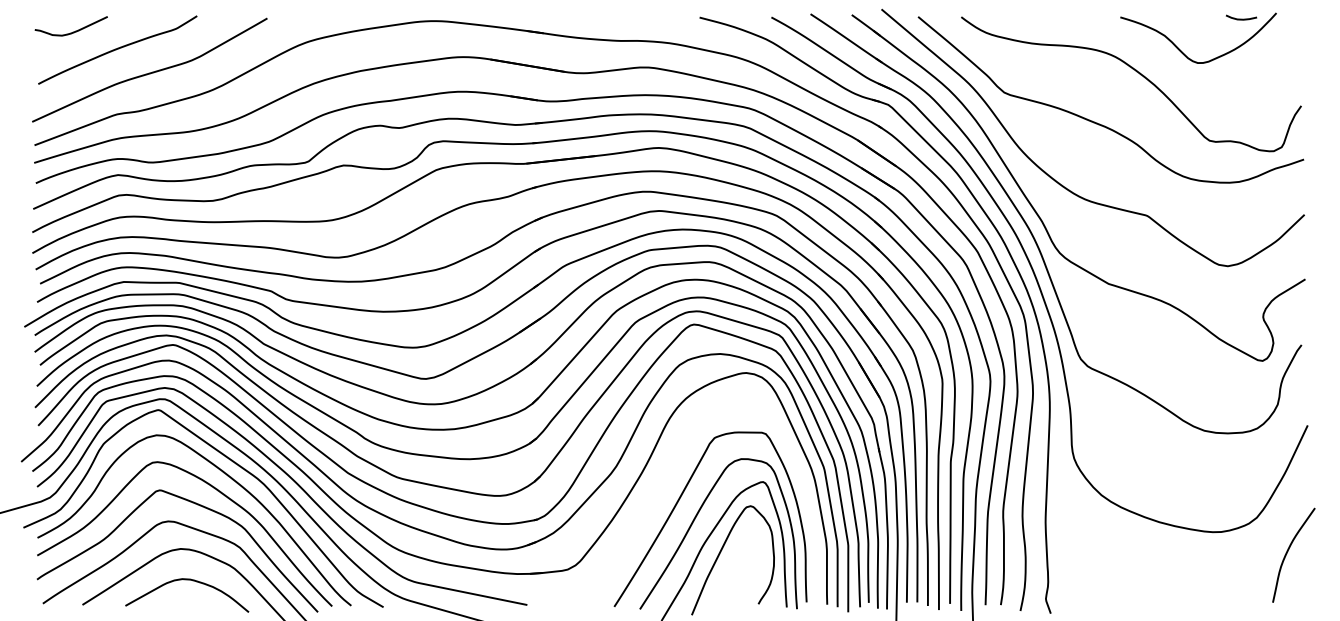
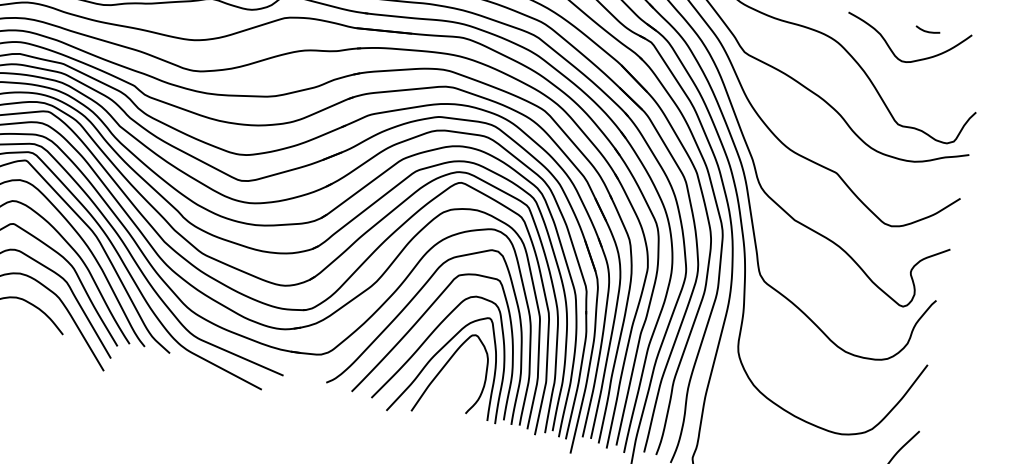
curve: (1241, 18) -> (927, 31), moved
curve: (662, 484) -> (410, 303), added

